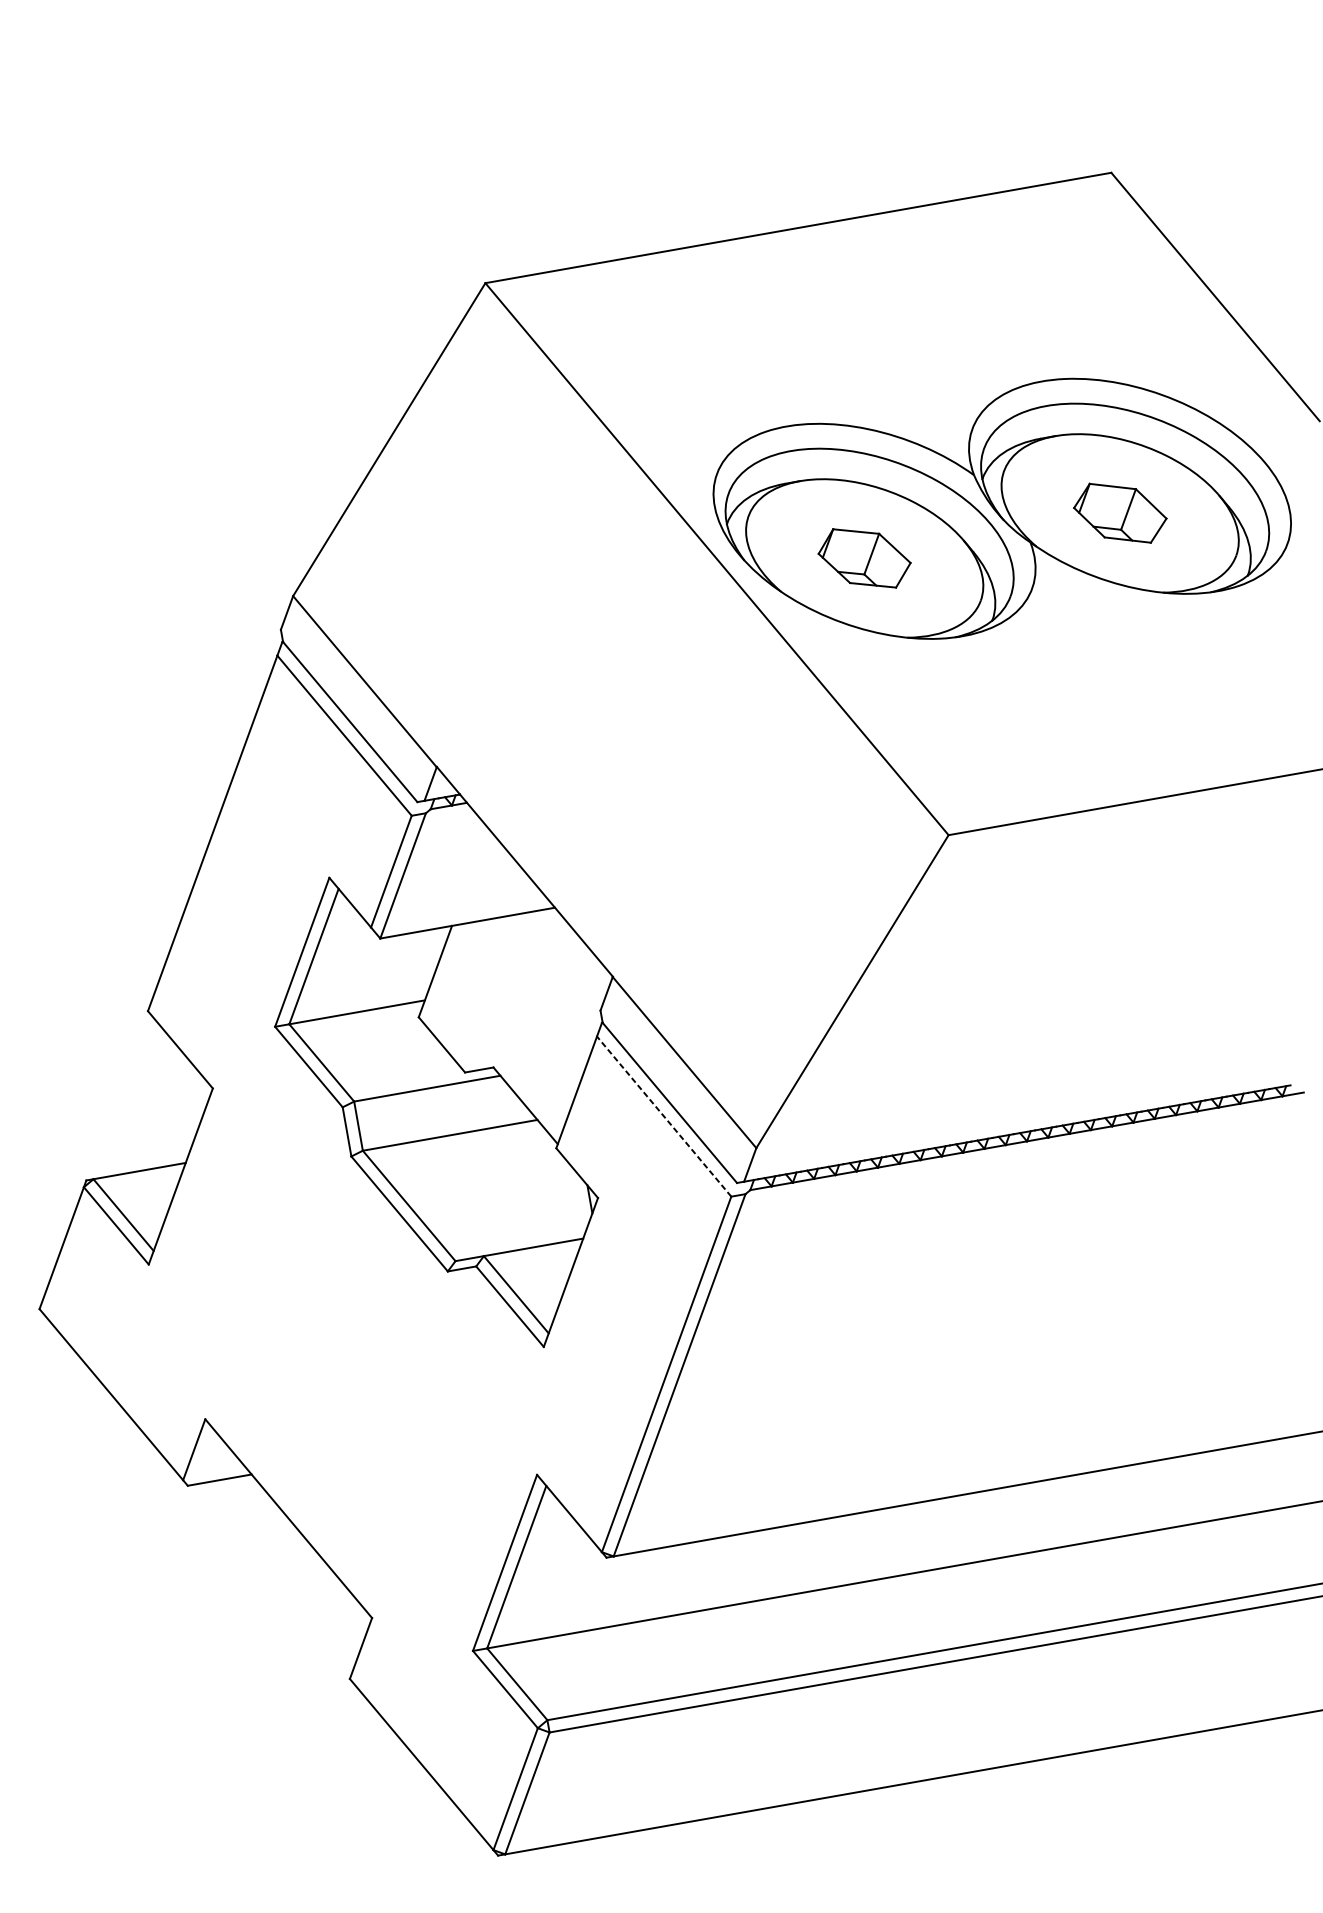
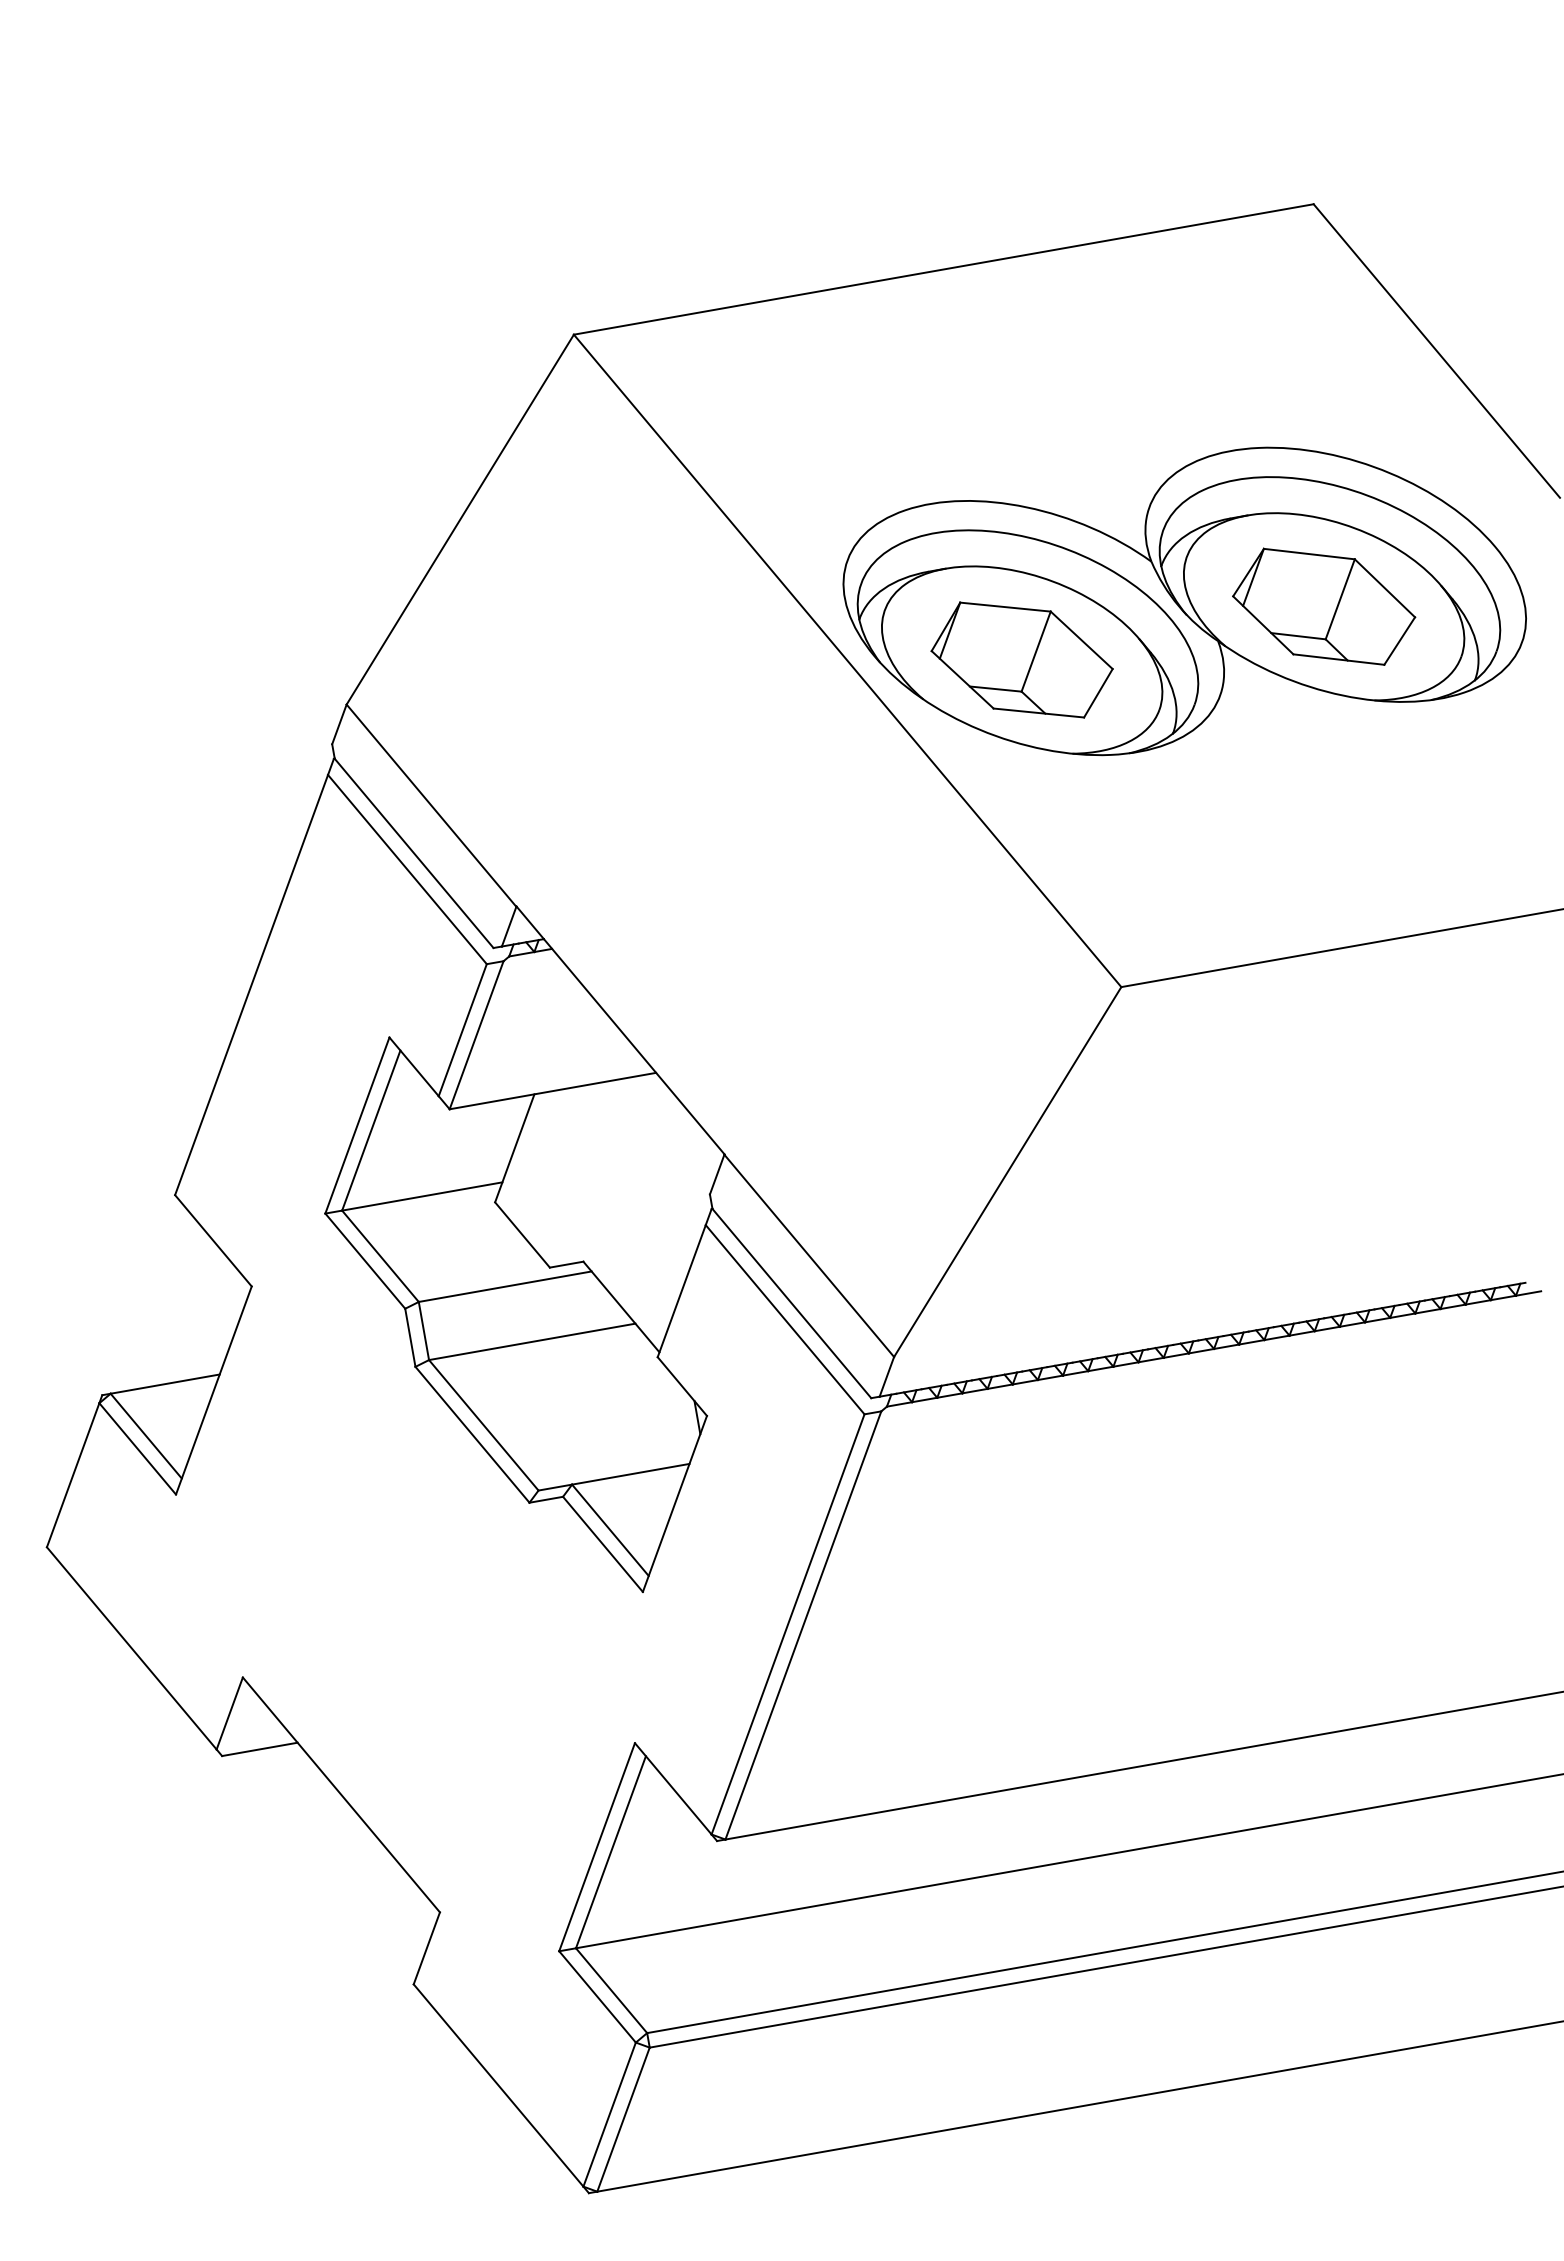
part: (1120, 513) -> (1324, 606), size x1.67
part: (864, 557) -> (1021, 659), size x1.67
line: (663, 1116) -> (784, 1319), dashed -> solid

